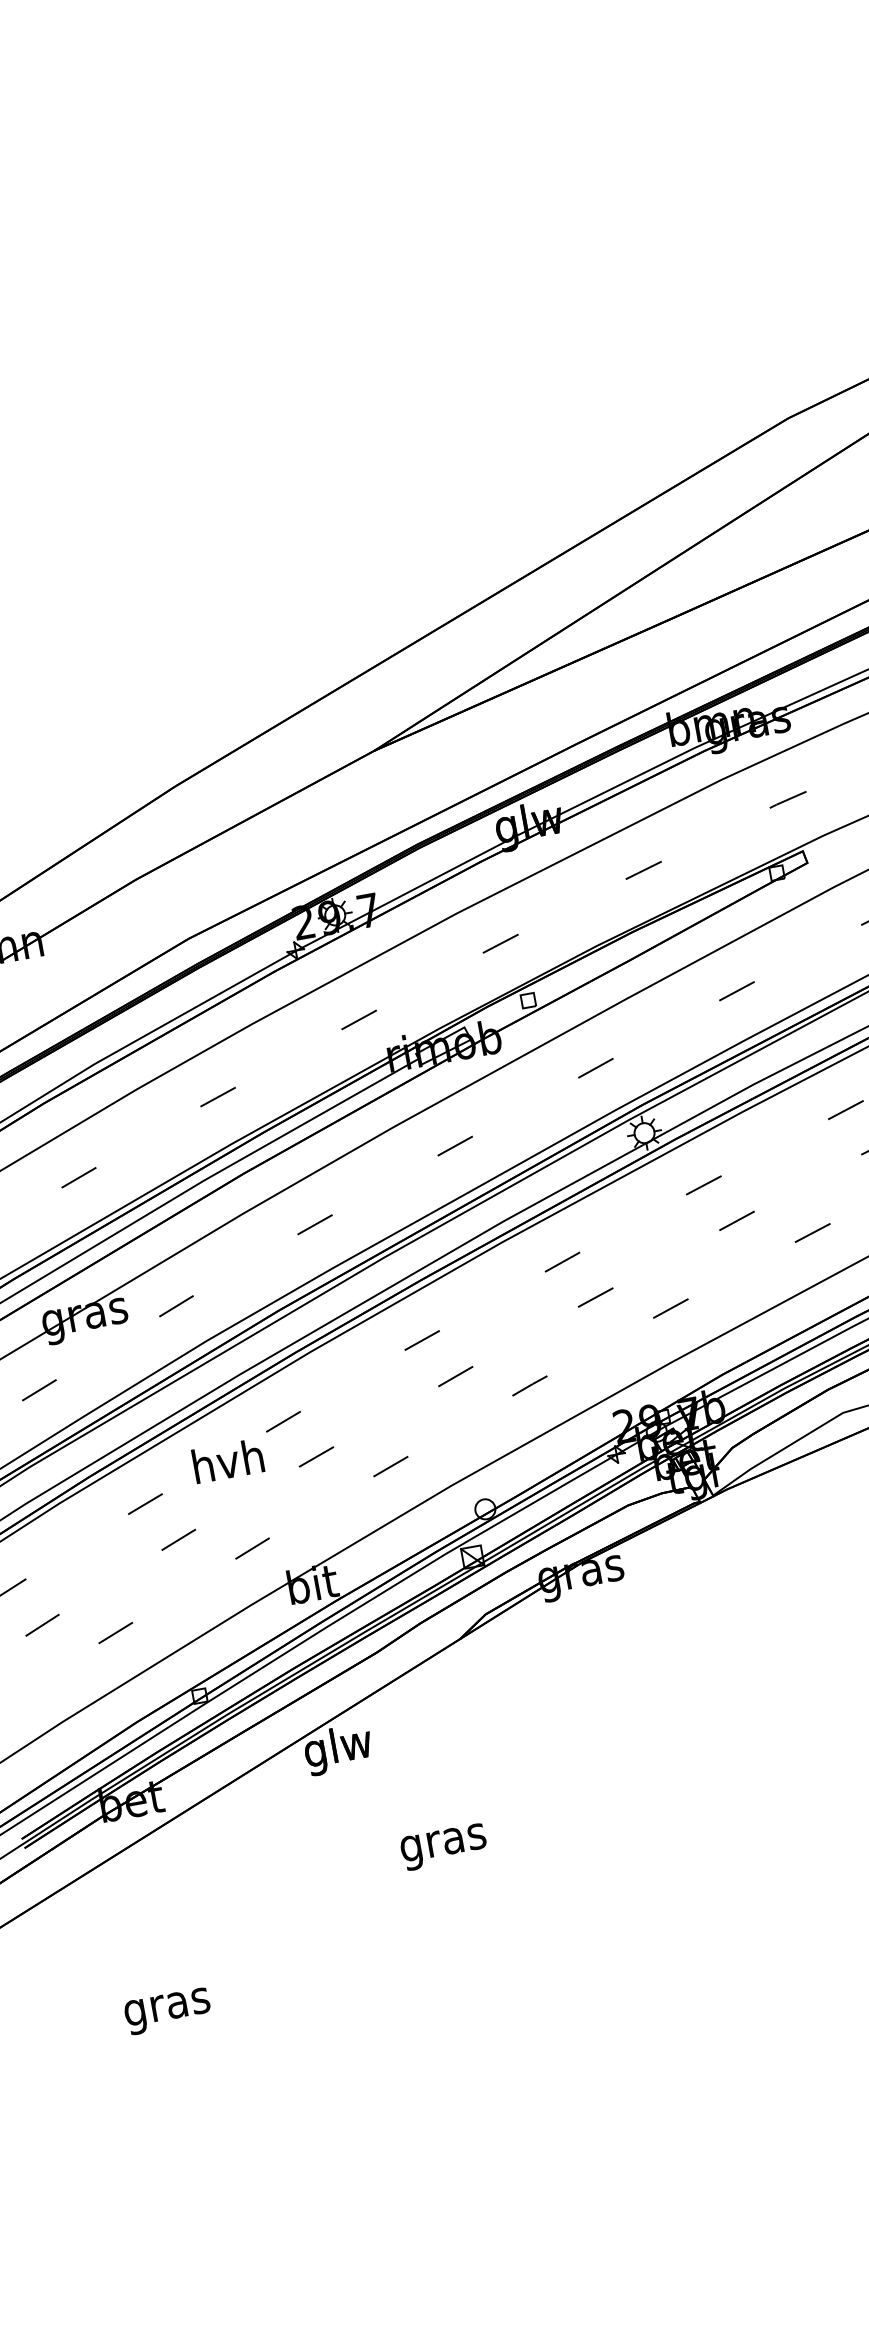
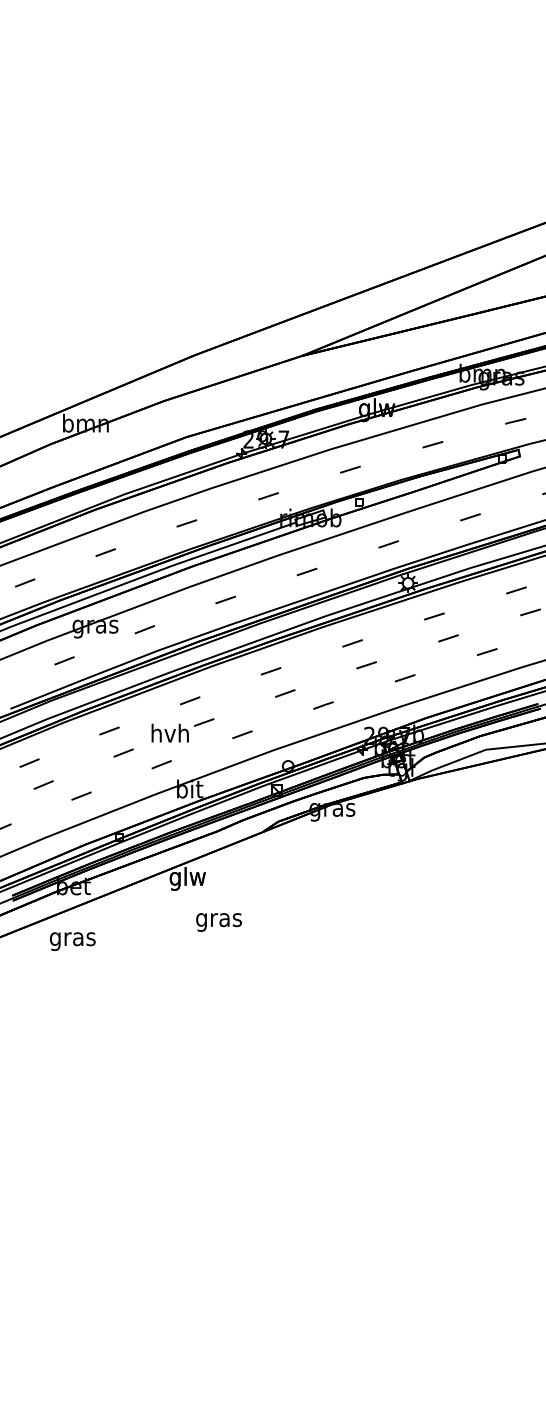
text: (226, 1459) -> (169, 732), moved
text: (443, 1847) -> (218, 922), moved
text: (167, 2011) -> (72, 941), moved

